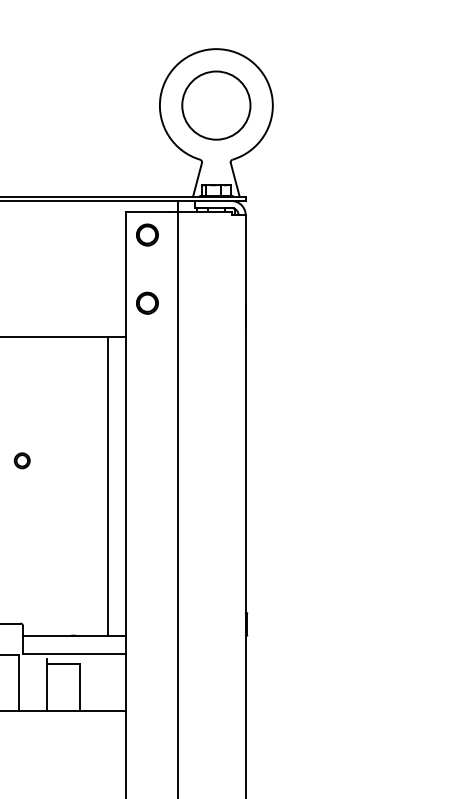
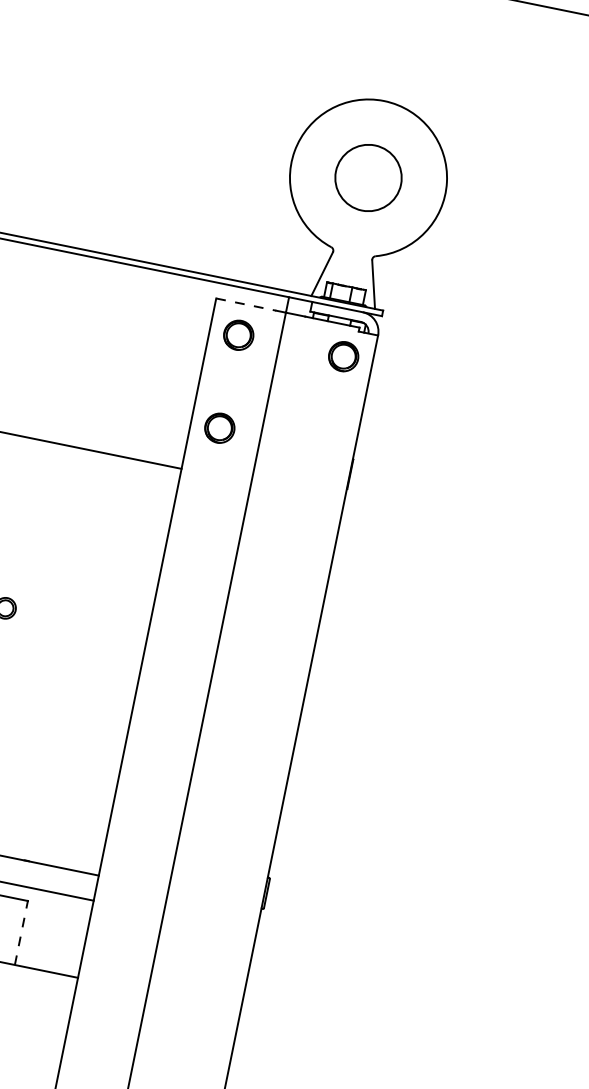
circle: (216, 105) -> (368, 177), size x0.7
line: (148, 212) -> (246, 304), solid -> dashed
circle: (224, 234) -> (343, 355), added
line: (107, 486) -> (114, 666), removed
line: (80, 686) -> (22, 931), solid -> dashed

